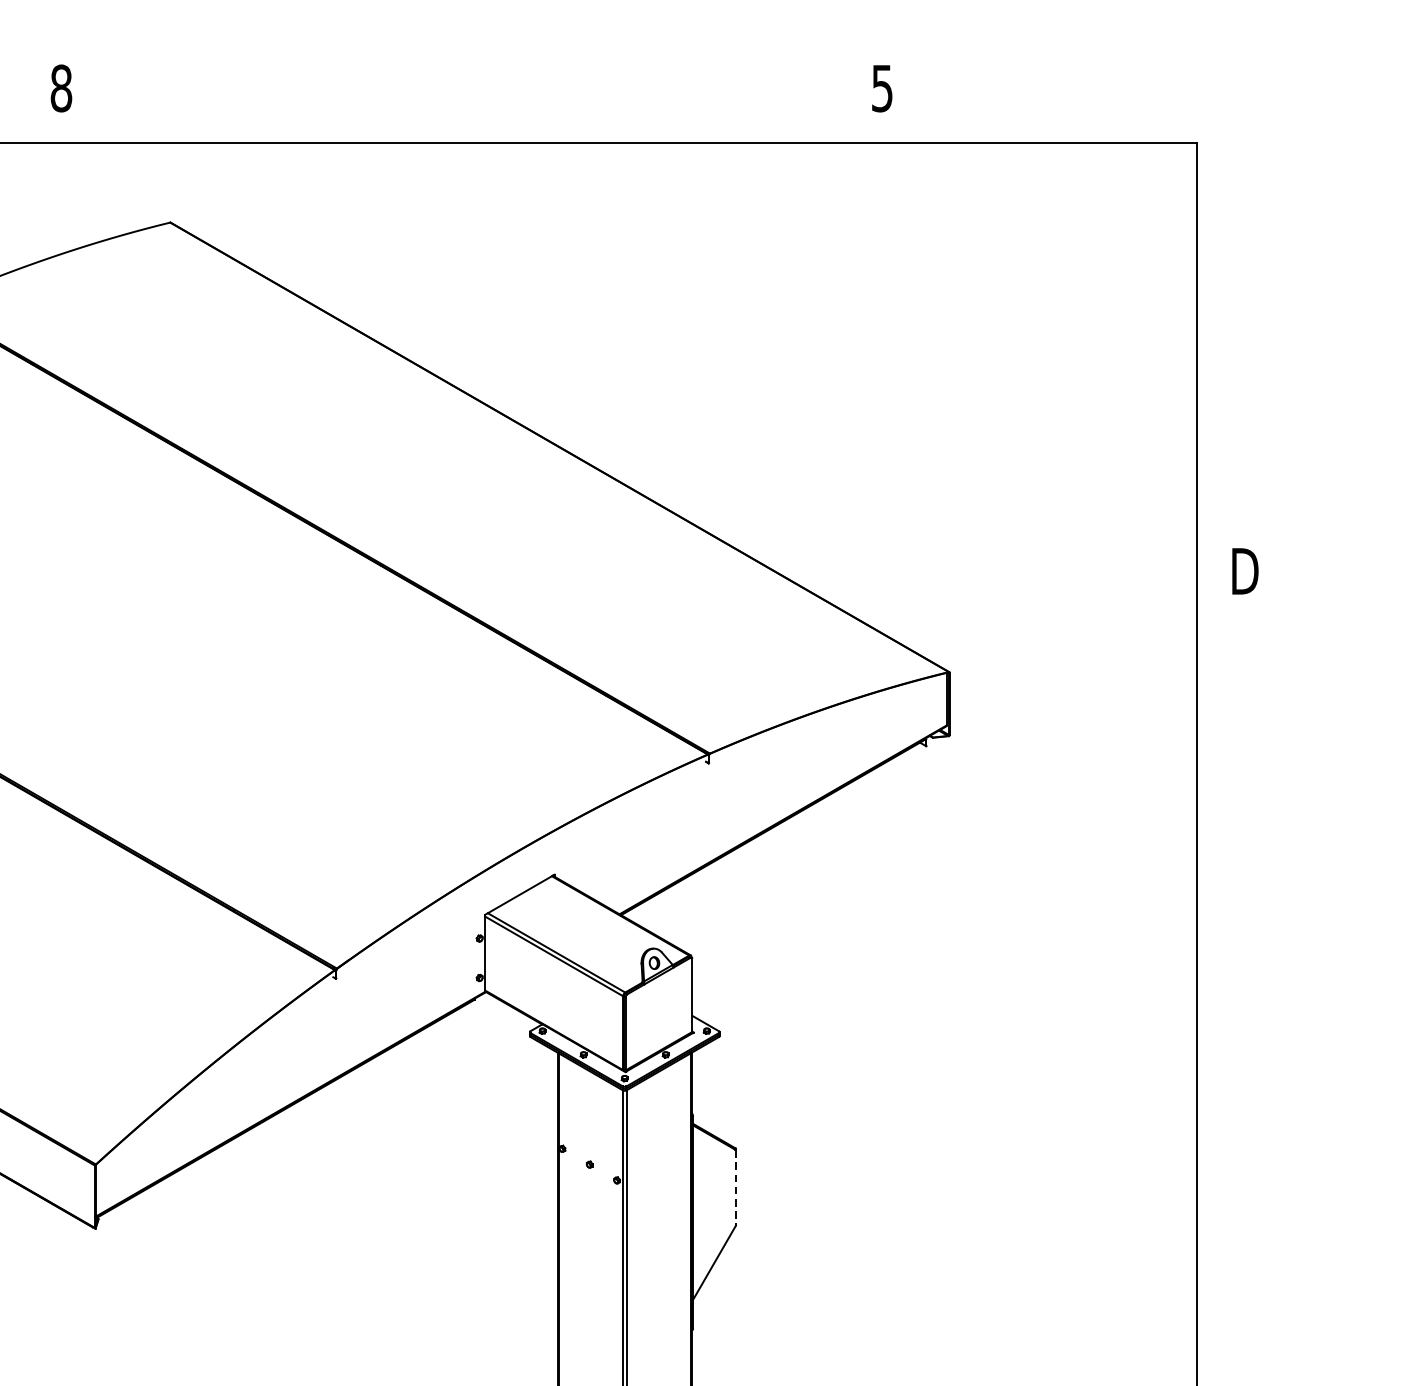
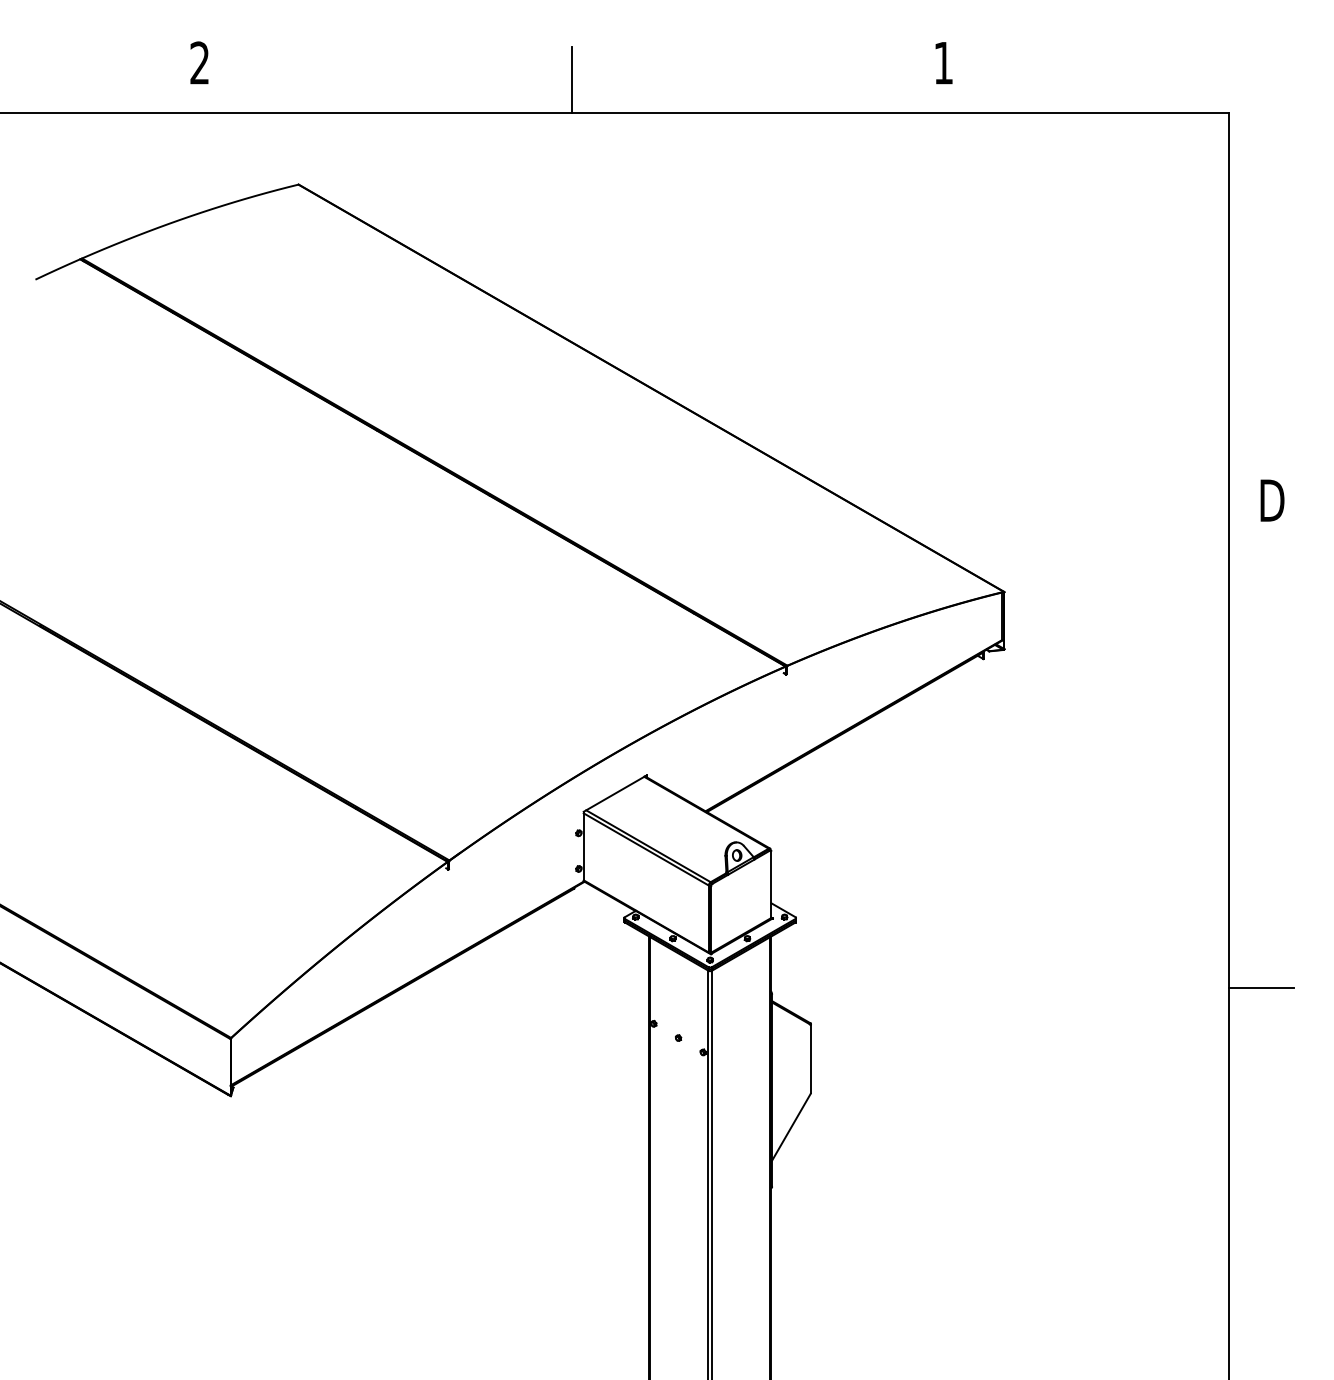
text: (61, 87) -> (199, 62), 8 -> 2
text: (882, 88) -> (943, 63), 5 -> 1
line: (472, 106) -> (572, 79), added
line: (1233, 1108) -> (1261, 987), added
line: (735, 1188) -> (810, 1059), dashed -> solid

